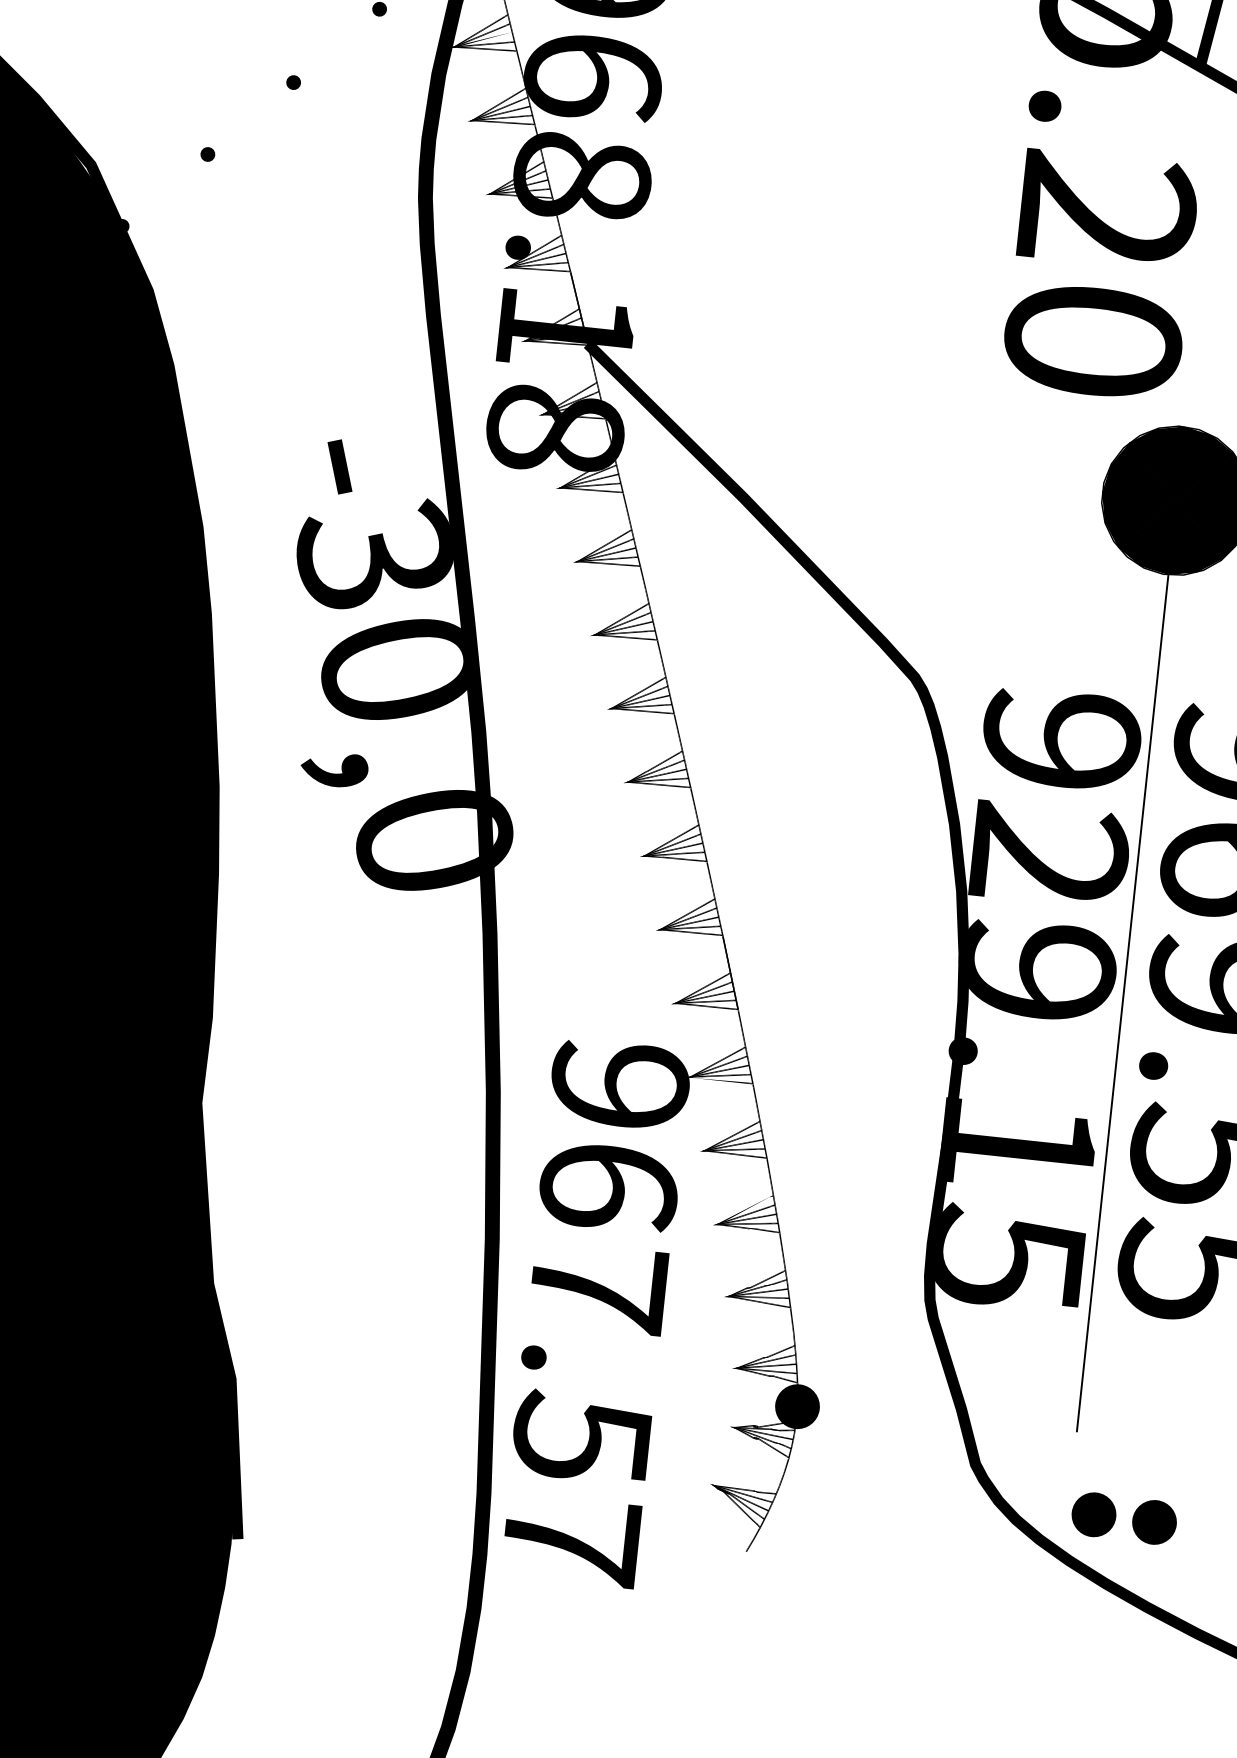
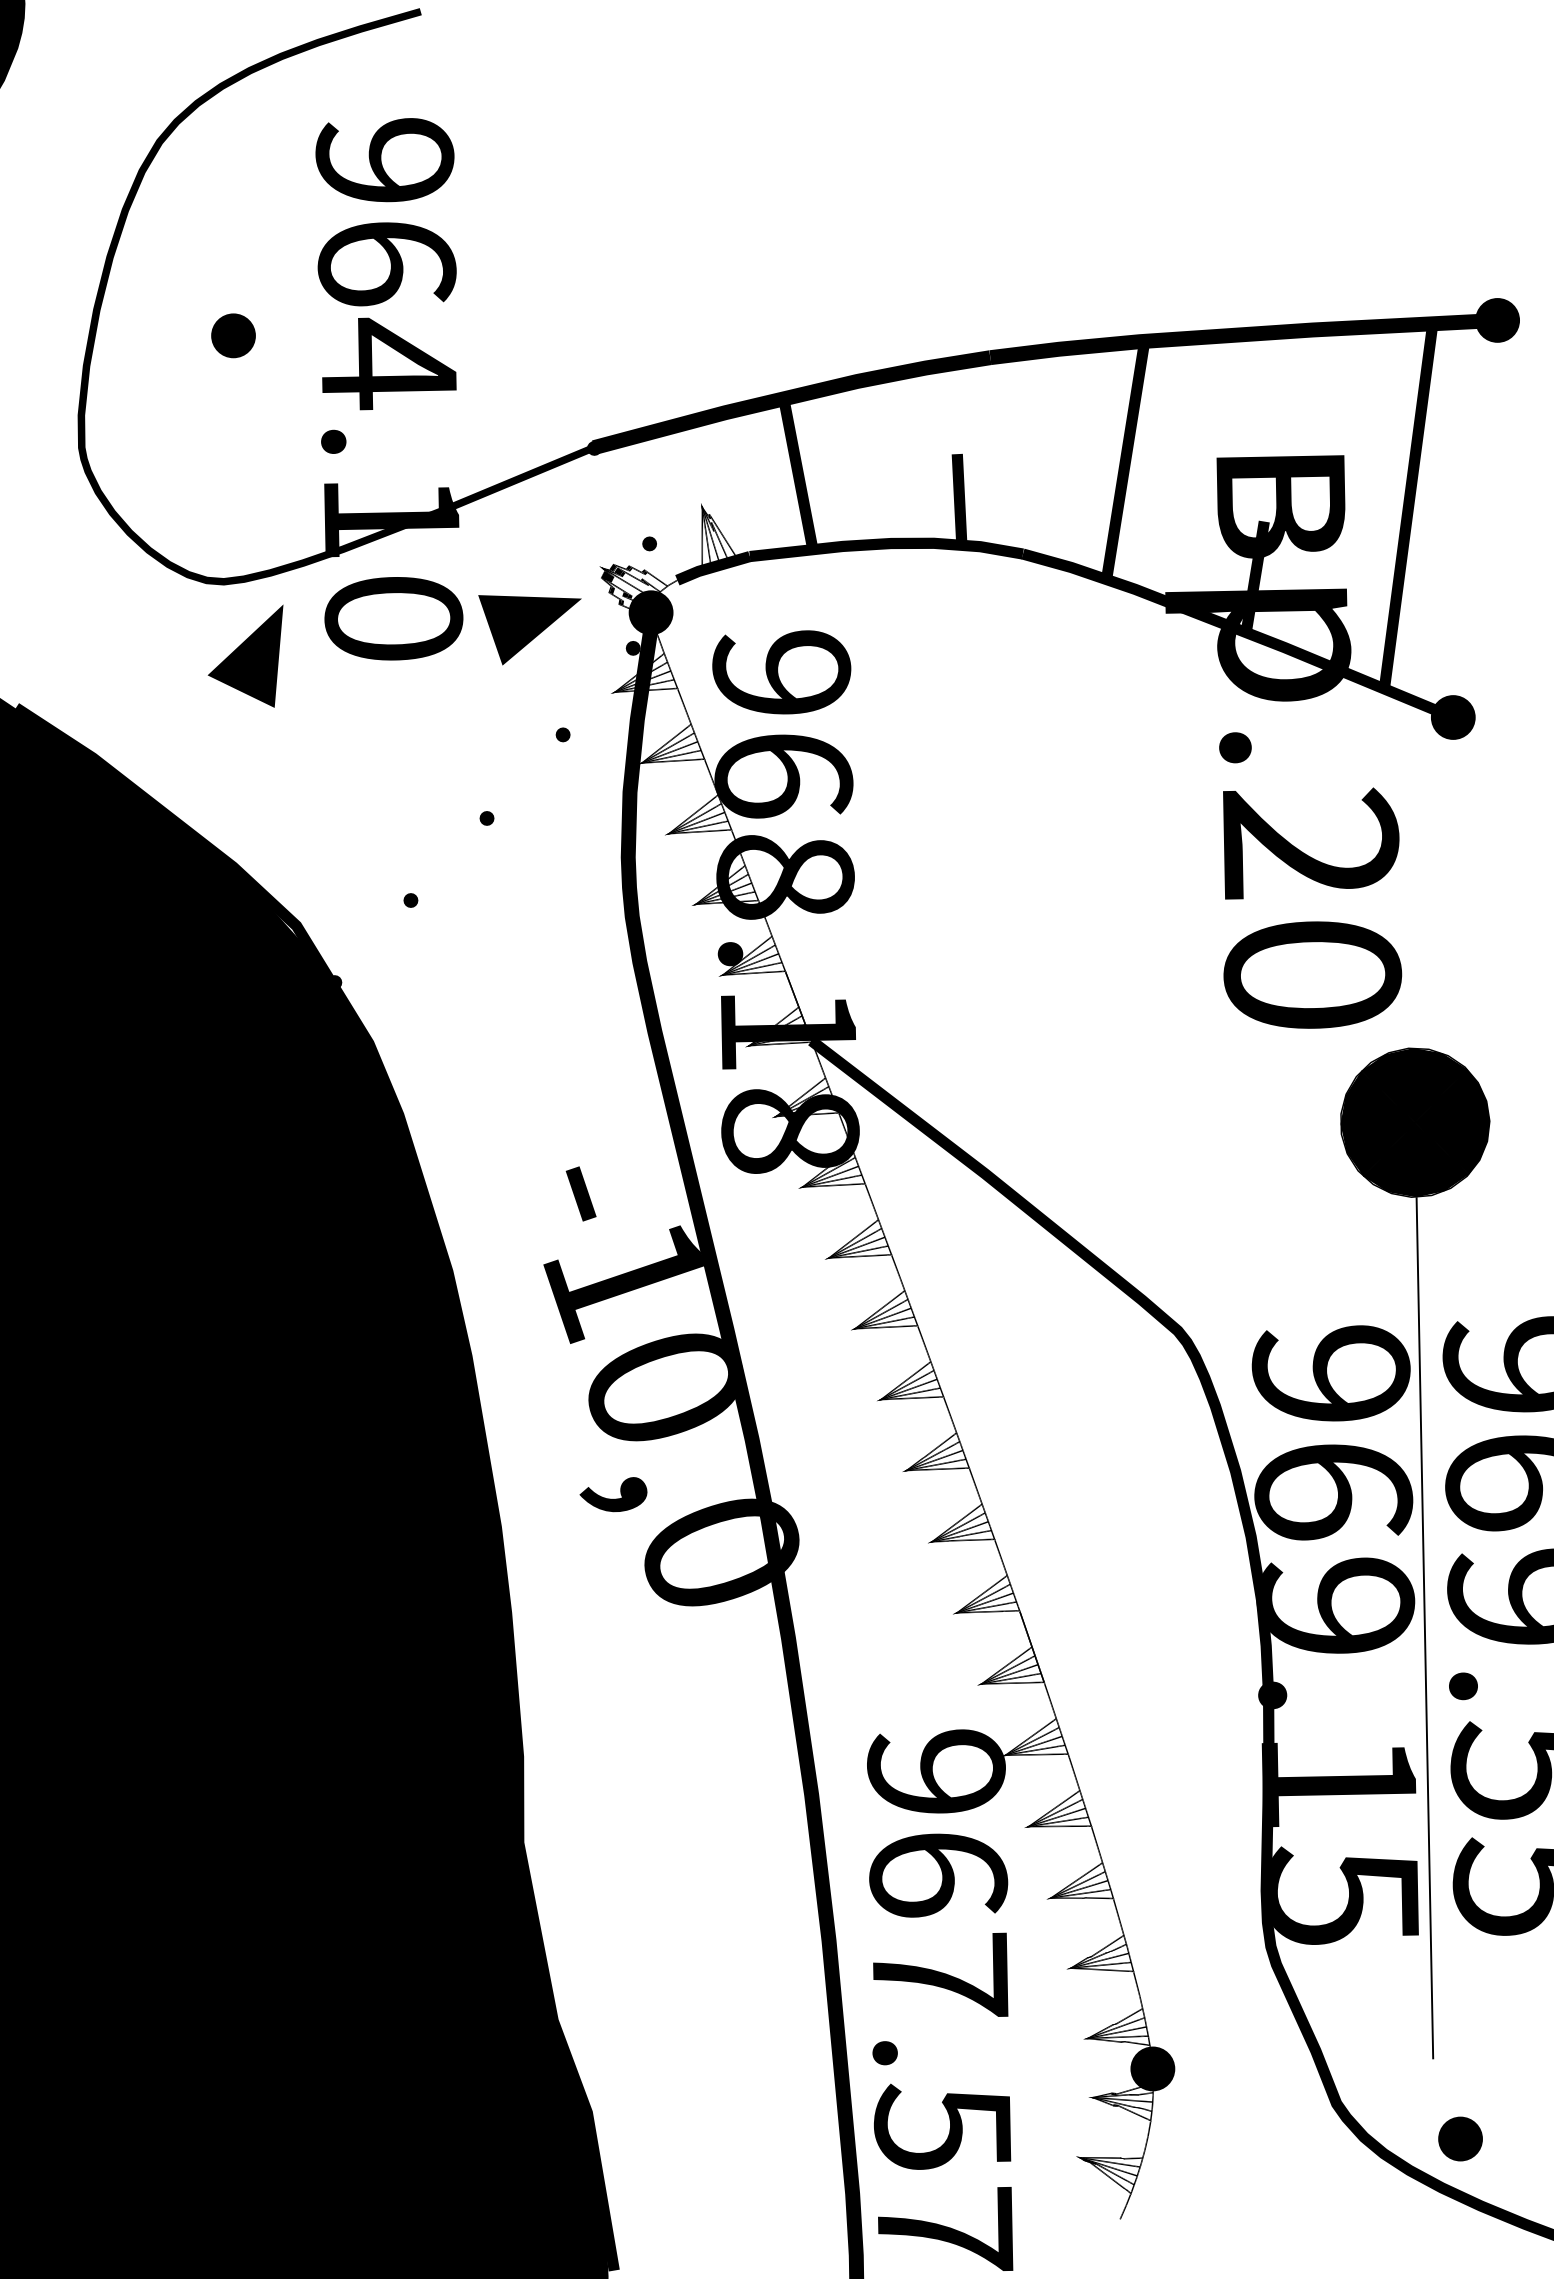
fill: (483, 40) -> (670, 752), added
text: (372, 556) -> (624, 1278), -30,0 -> -10,0
text: (1049, 855) -> (1333, 1490), 929.15 -> 969.15
fill: (721, 1080) -> (1036, 1754), added
fill: (746, 1210) -> (1077, 1880), added
part: (1154, 1521) -> (1521, 2138), removed

